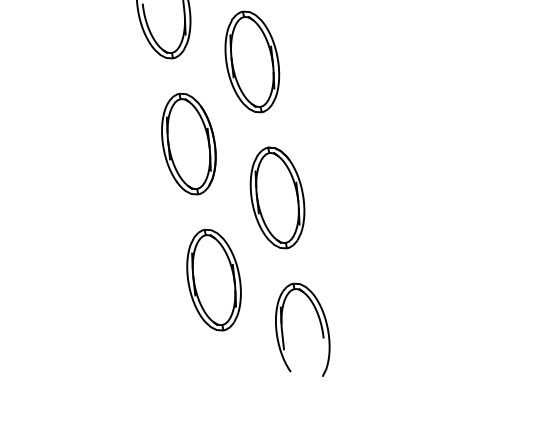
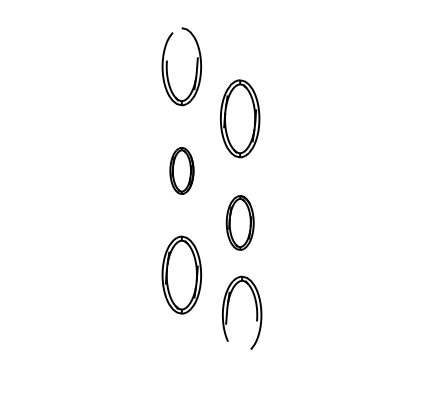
part: (188, 143) -> (181, 170), size x0.6
part: (277, 197) -> (240, 222), size x0.7
part: (320, 327) -> (256, 312), moved

